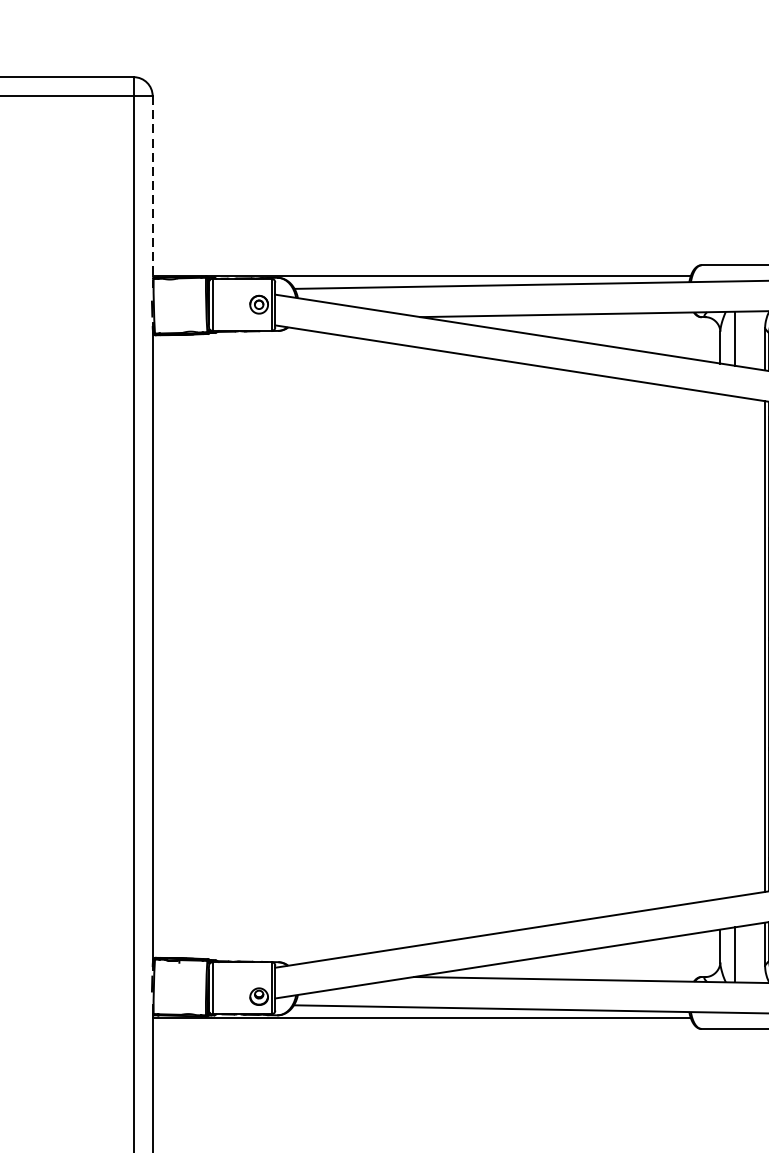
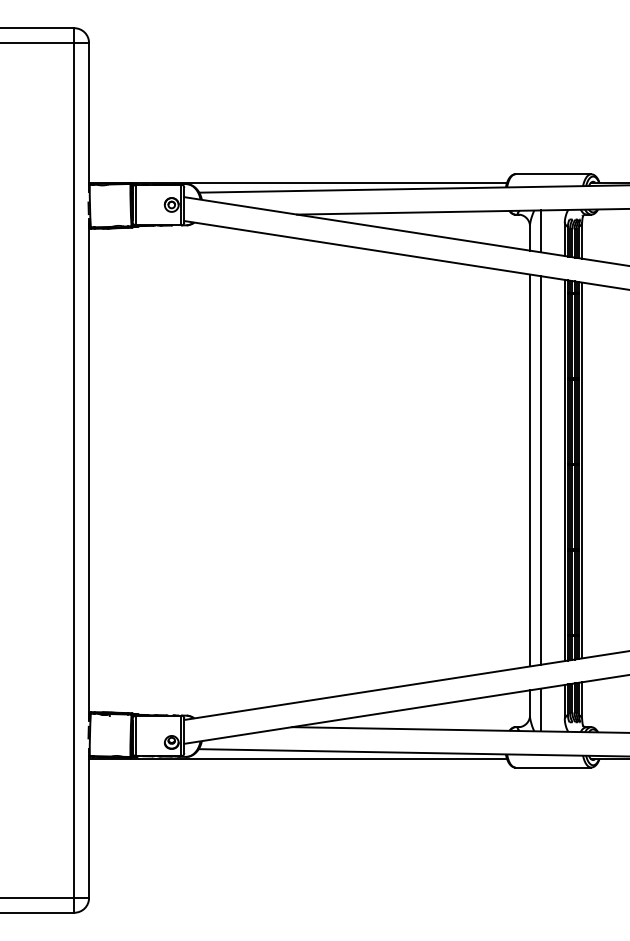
line: (153, 192) -> (89, 117), dashed -> solid
line: (719, 646) -> (529, 470), added
line: (735, 646) -> (541, 470), added

